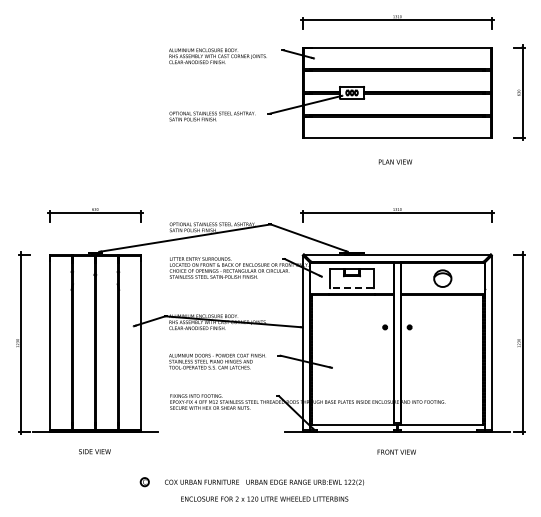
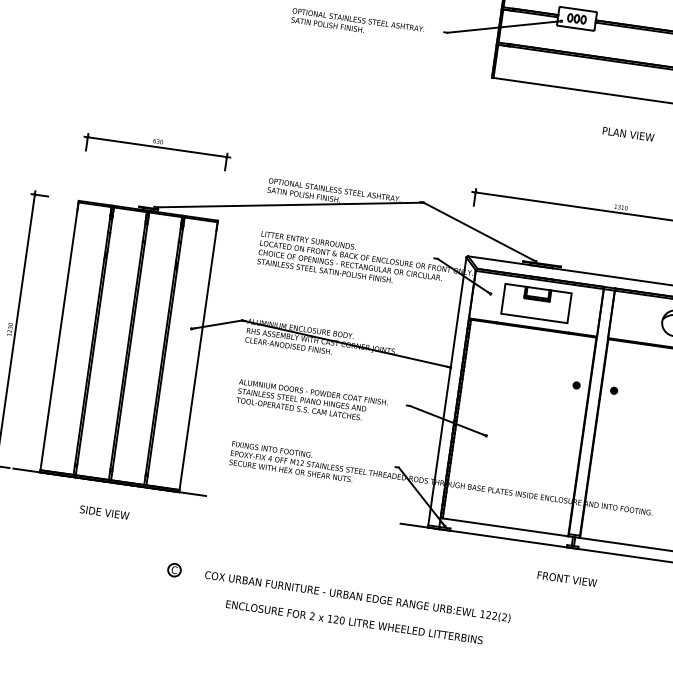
line: (351, 288) -> (533, 318), dashed -> solid

